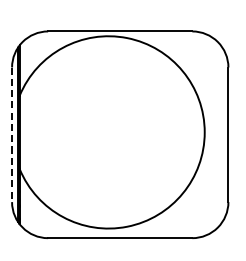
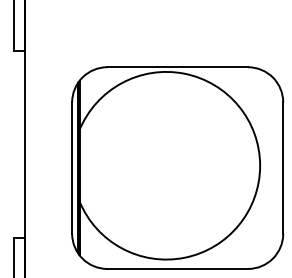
line: (12, 135) -> (72, 168), dashed -> solid

